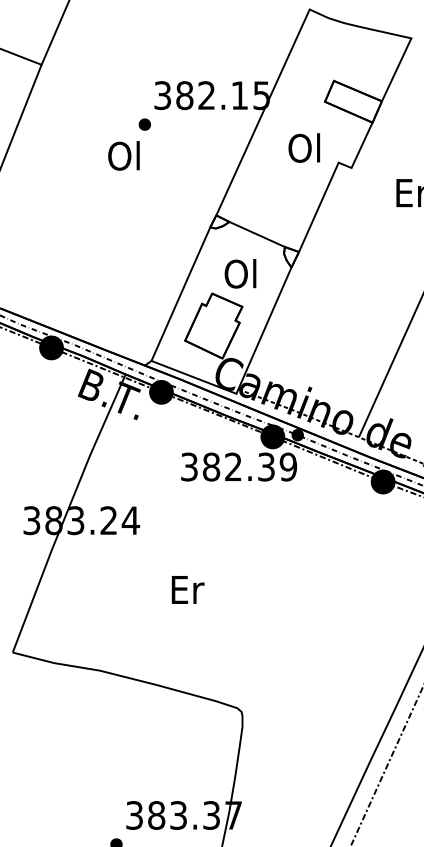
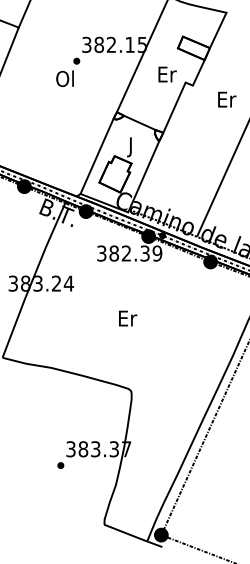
text: (304, 148) -> (166, 74), Ol -> Er
text: (240, 276) -> (130, 146), Ol -> J
text: (188, 589) -> (128, 318), moved

